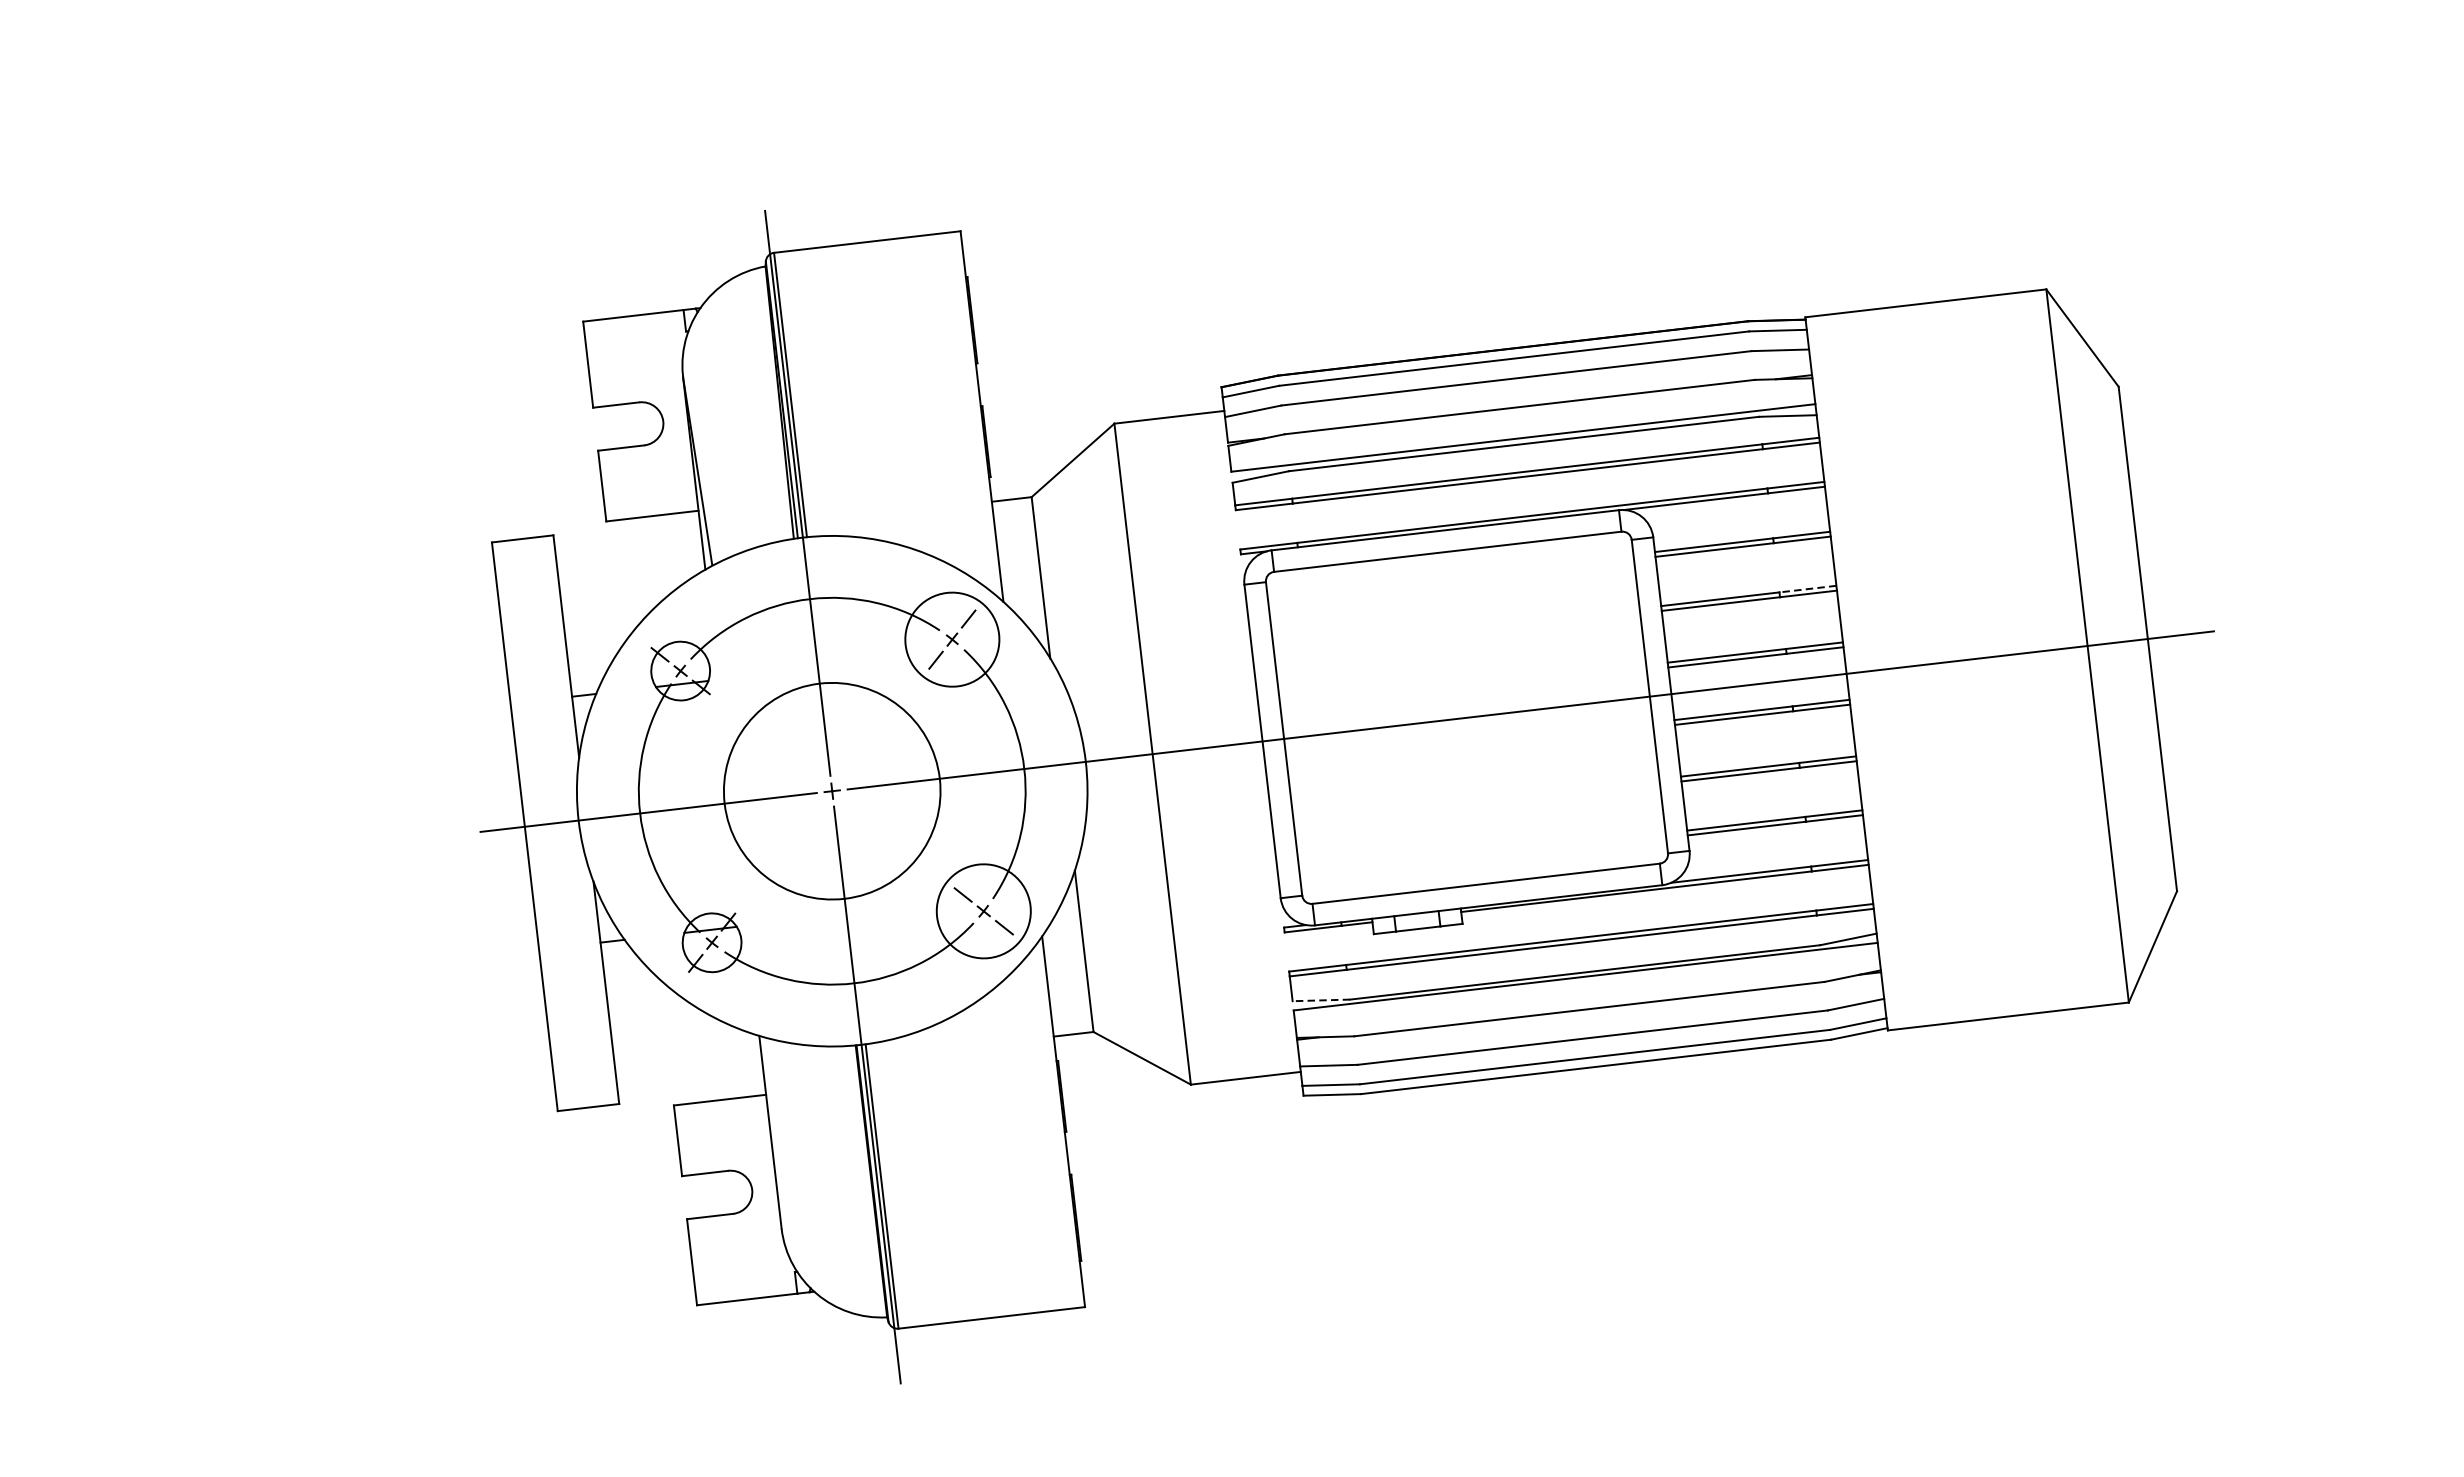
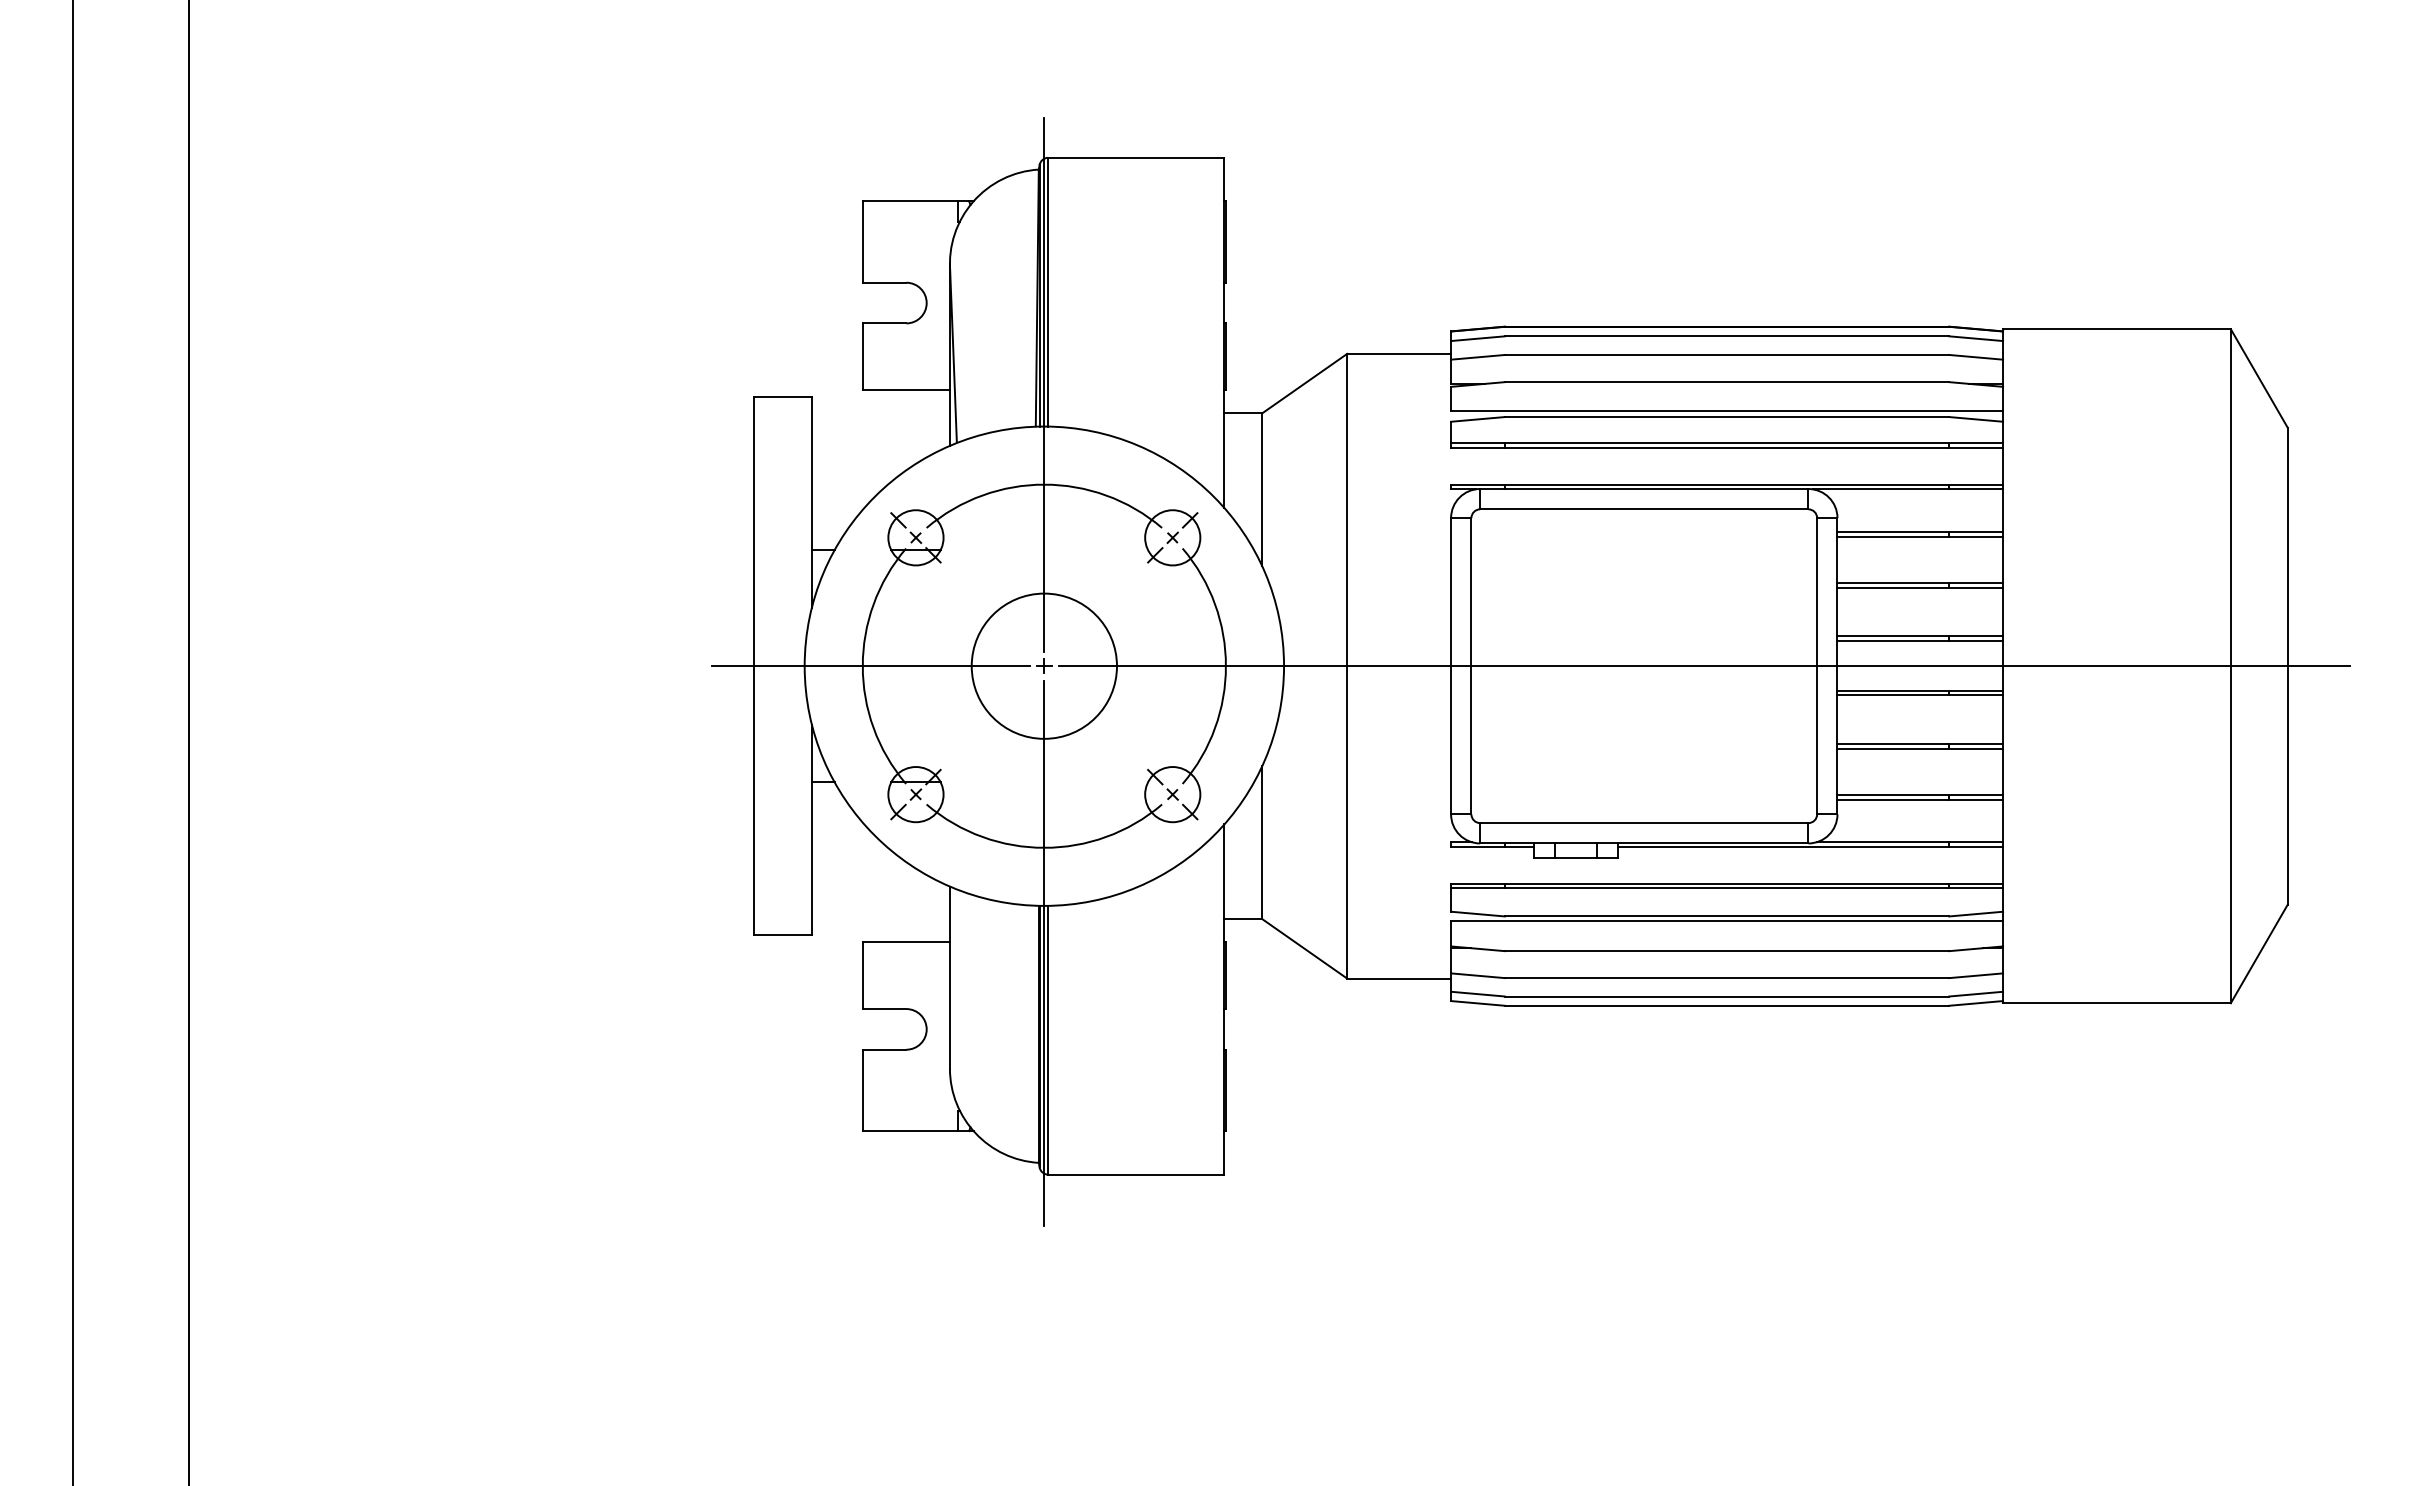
line: (1808, 589) -> (1976, 583), dashed -> solid
circle: (952, 639) -> (1172, 537), size x0.62
circle: (831, 790) -> (1043, 665), size x0.71
circle: (983, 911) -> (1172, 794), size x0.62
line: (1320, 1000) -> (1477, 914), dashed -> solid

